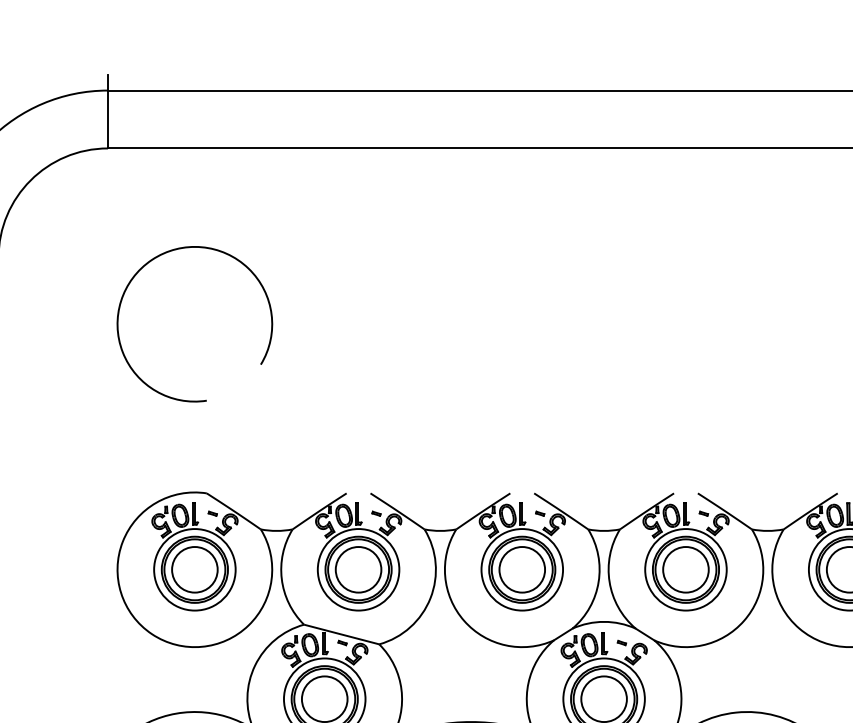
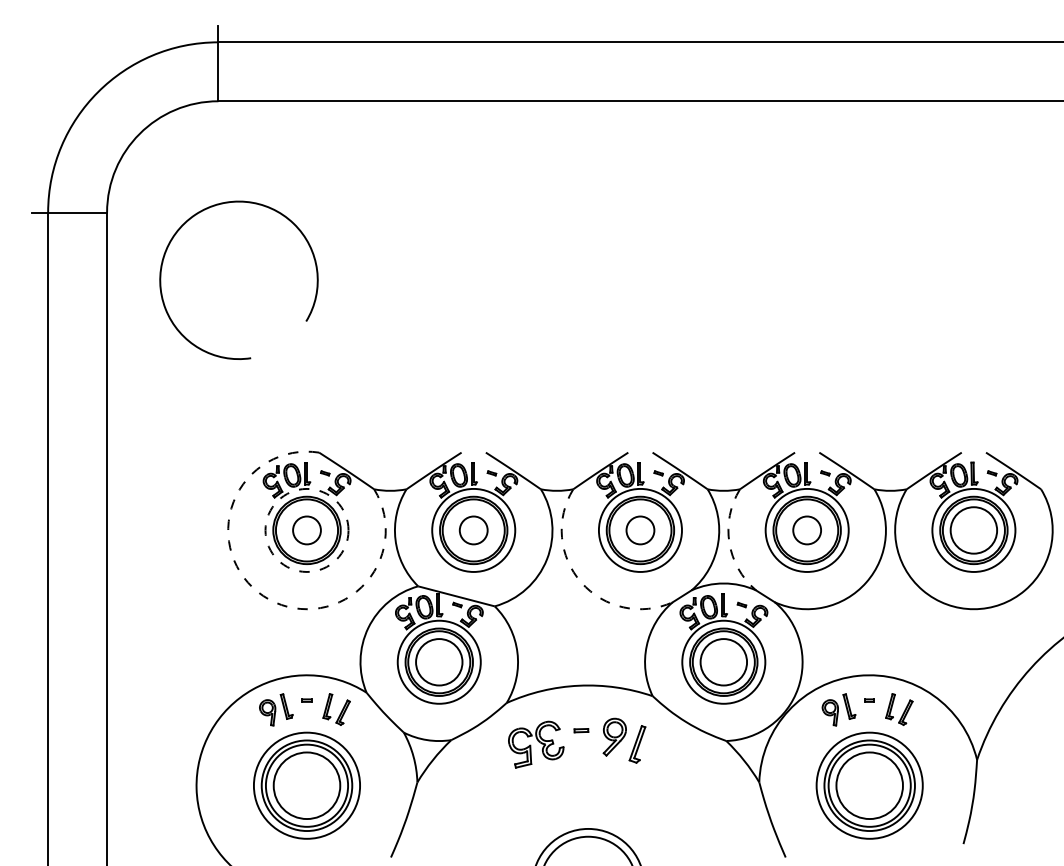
arc: (160, 256) -> (203, 211), moved
circle: (194, 568) -> (306, 529), solid -> dashed
circle: (194, 569) -> (306, 530), size x0.6
circle: (358, 569) -> (473, 530), size x0.6
circle: (522, 569) -> (640, 530), size x0.6
circle: (685, 569) -> (806, 530), size x0.6
arc: (609, 581) -> (729, 542), solid -> dashed
arc: (464, 620) -> (581, 582), solid -> dashed
arc: (152, 634) -> (263, 596), solid -> dashed

